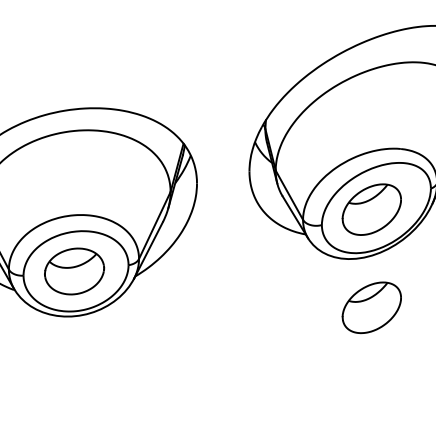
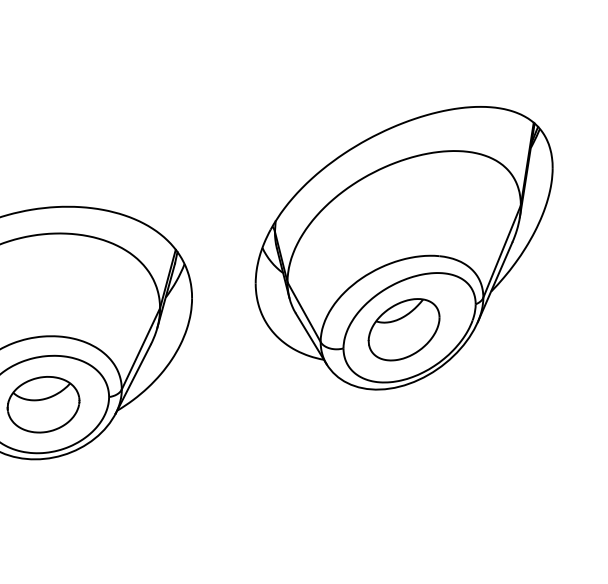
part: (371, 307) -> (403, 448), removed

